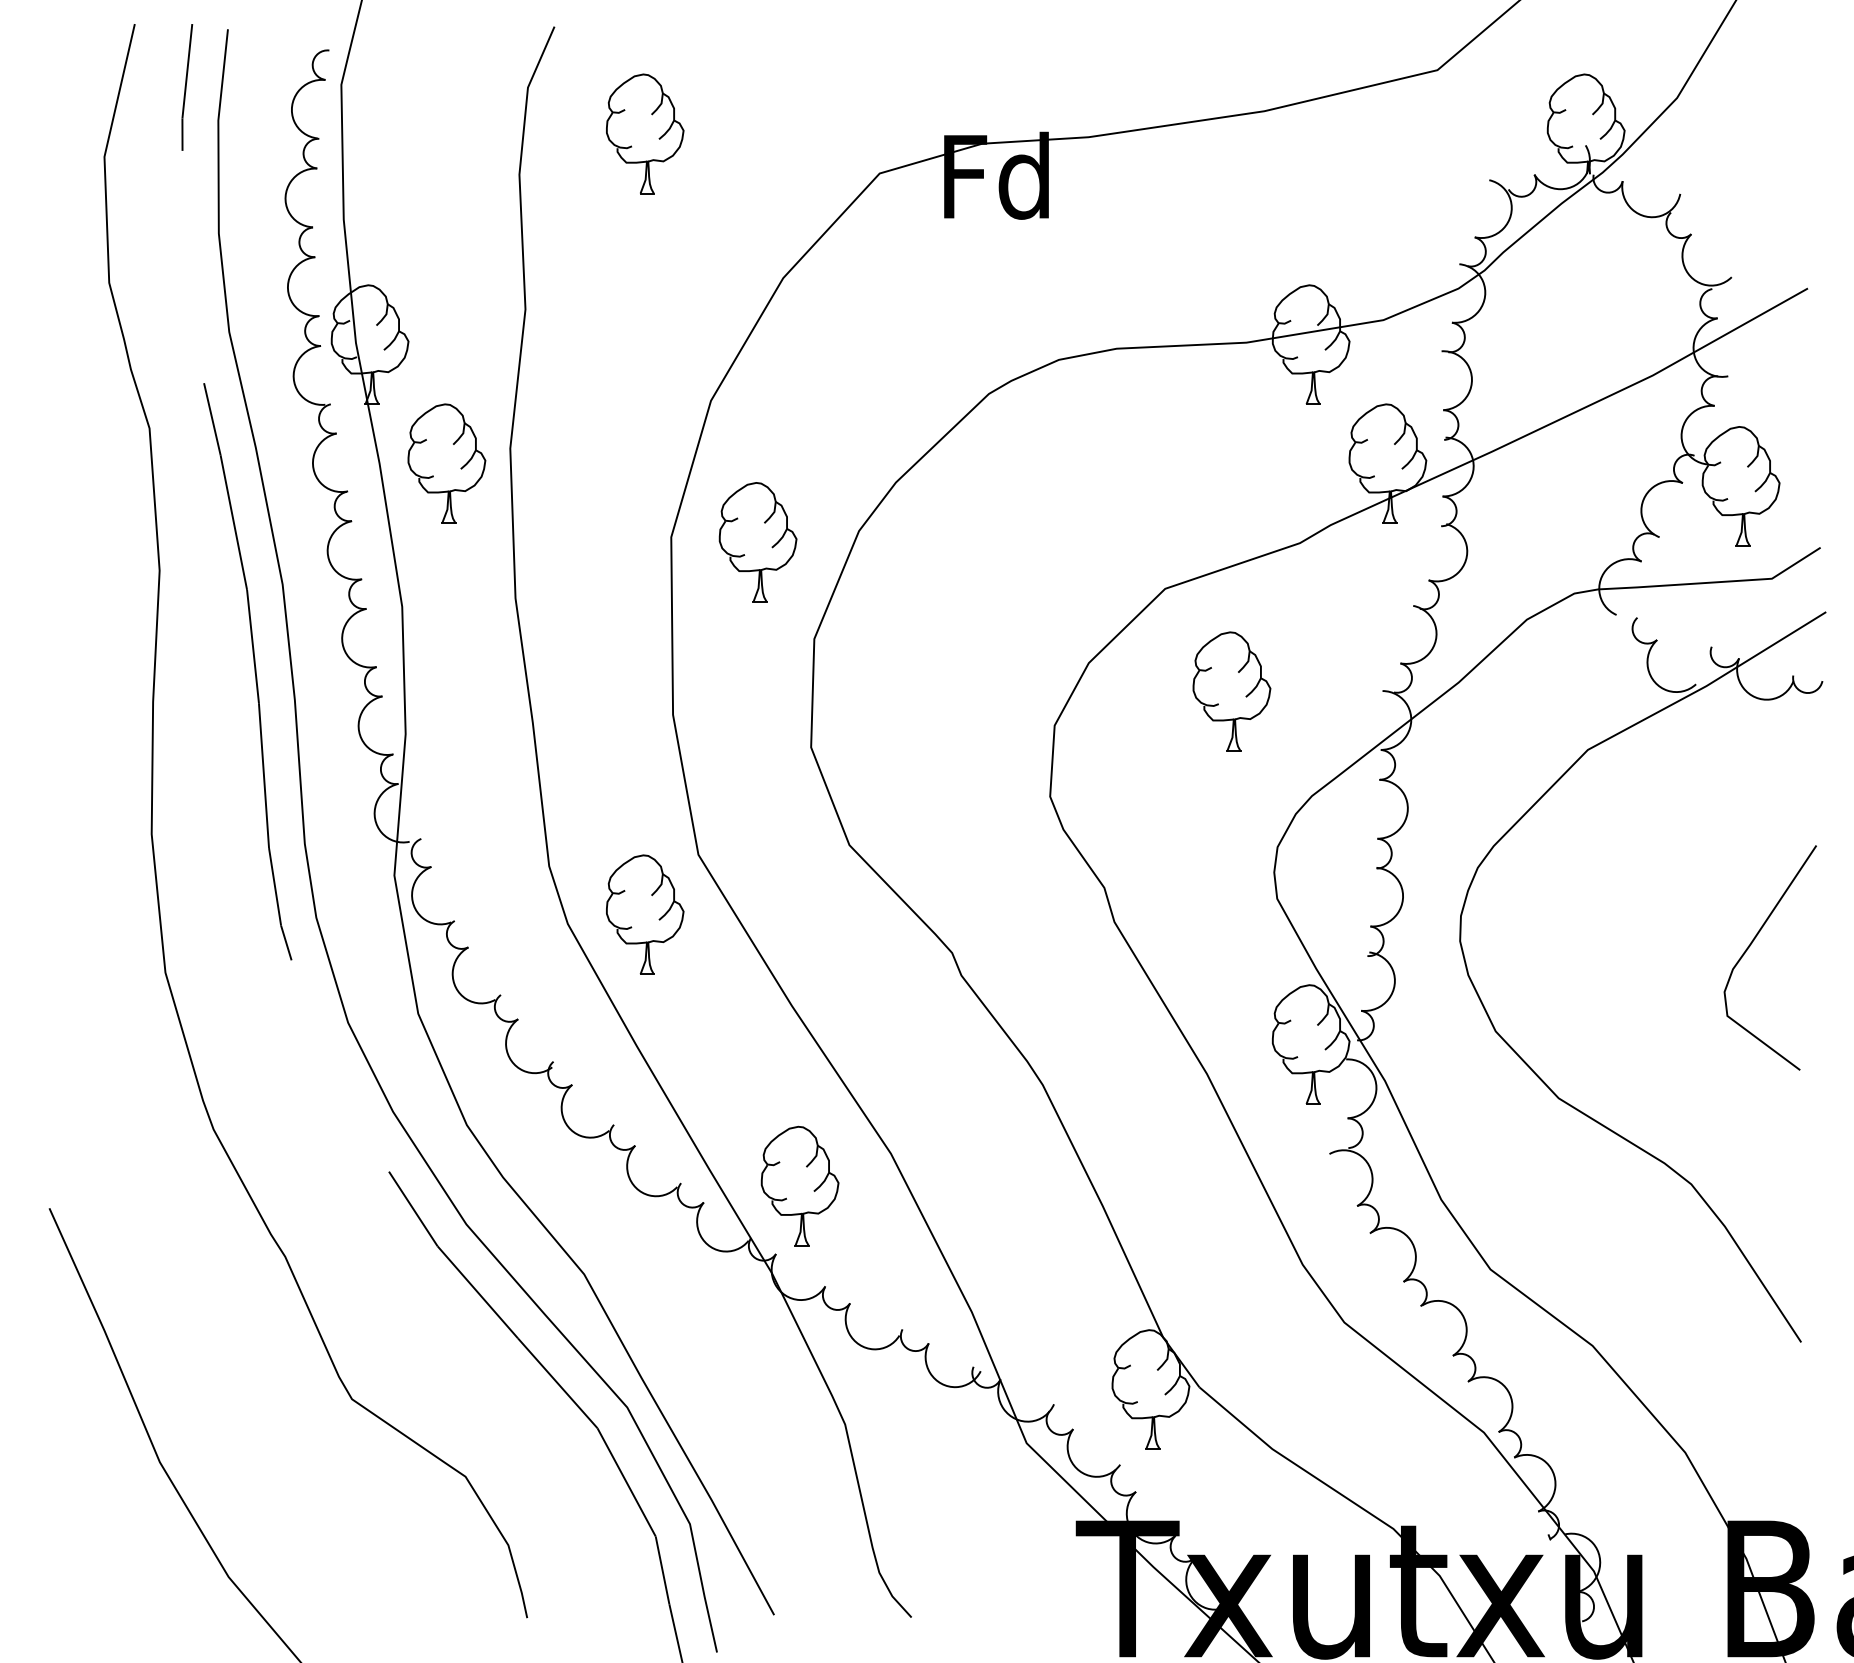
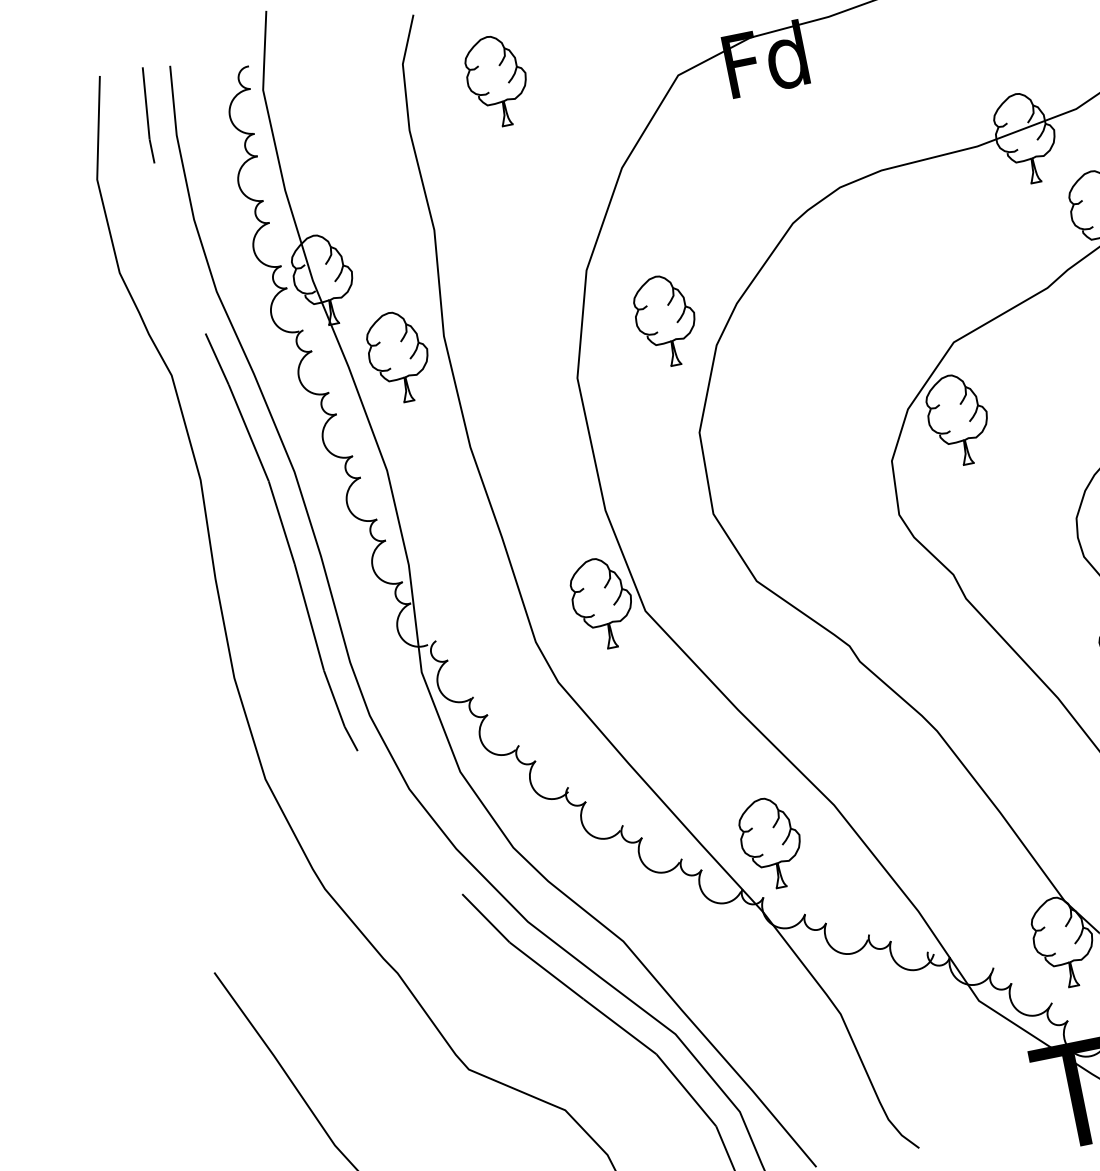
part: (757, 542) -> (665, 321), moved
part: (1231, 691) -> (957, 419), moved
part: (645, 914) -> (602, 603), moved

